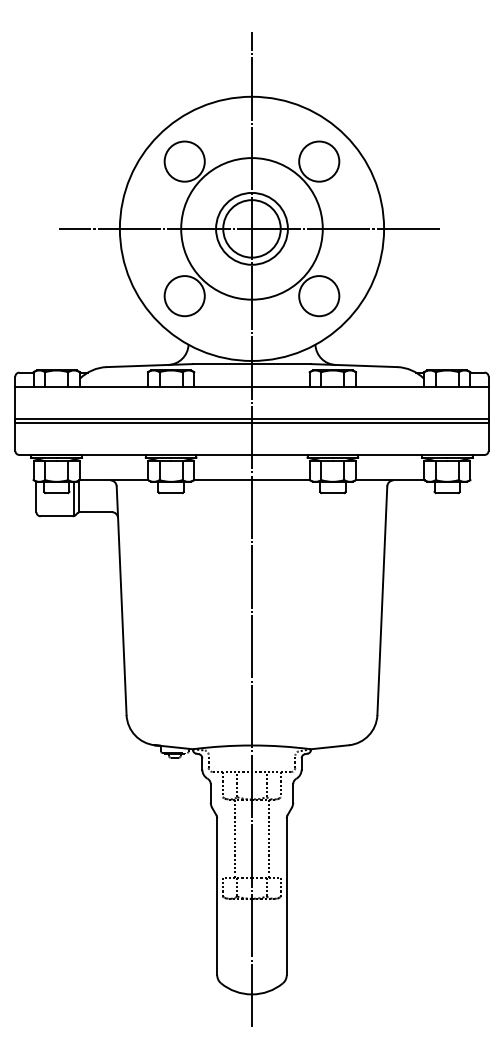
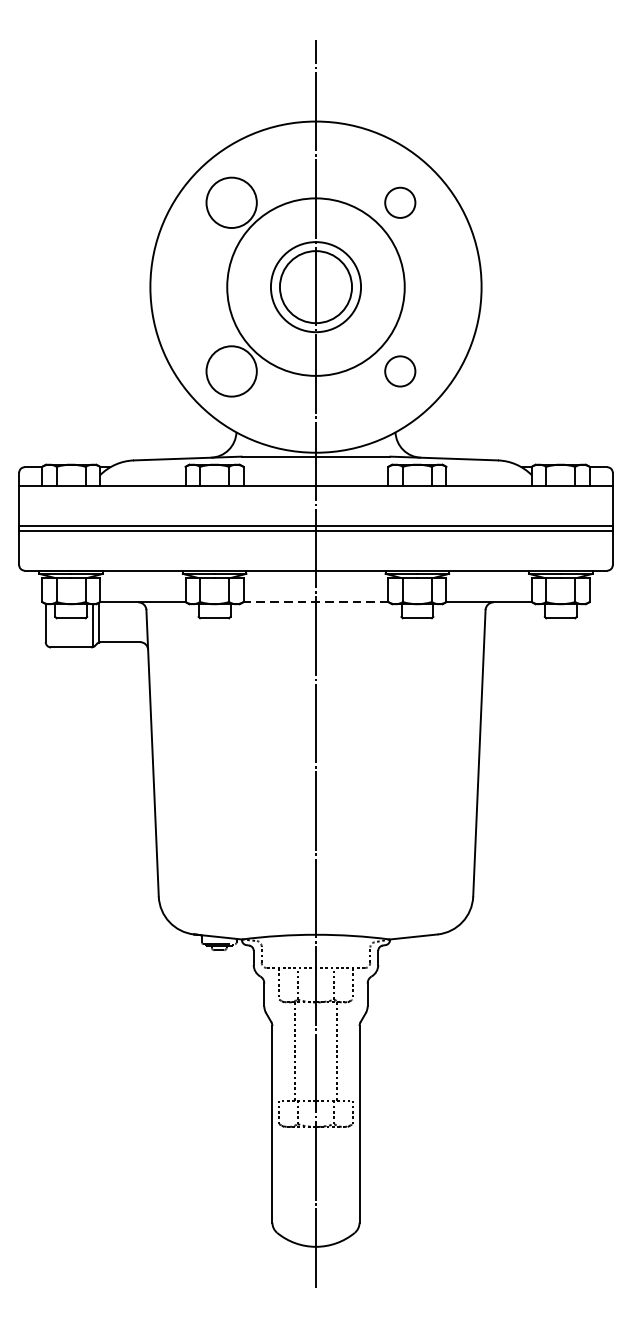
circle: (319, 161) -> (400, 202), size x0.6
line: (249, 228) -> (312, 286), removed
circle: (319, 296) -> (400, 371), size x0.6
line: (251, 480) -> (315, 602), solid -> dashed

